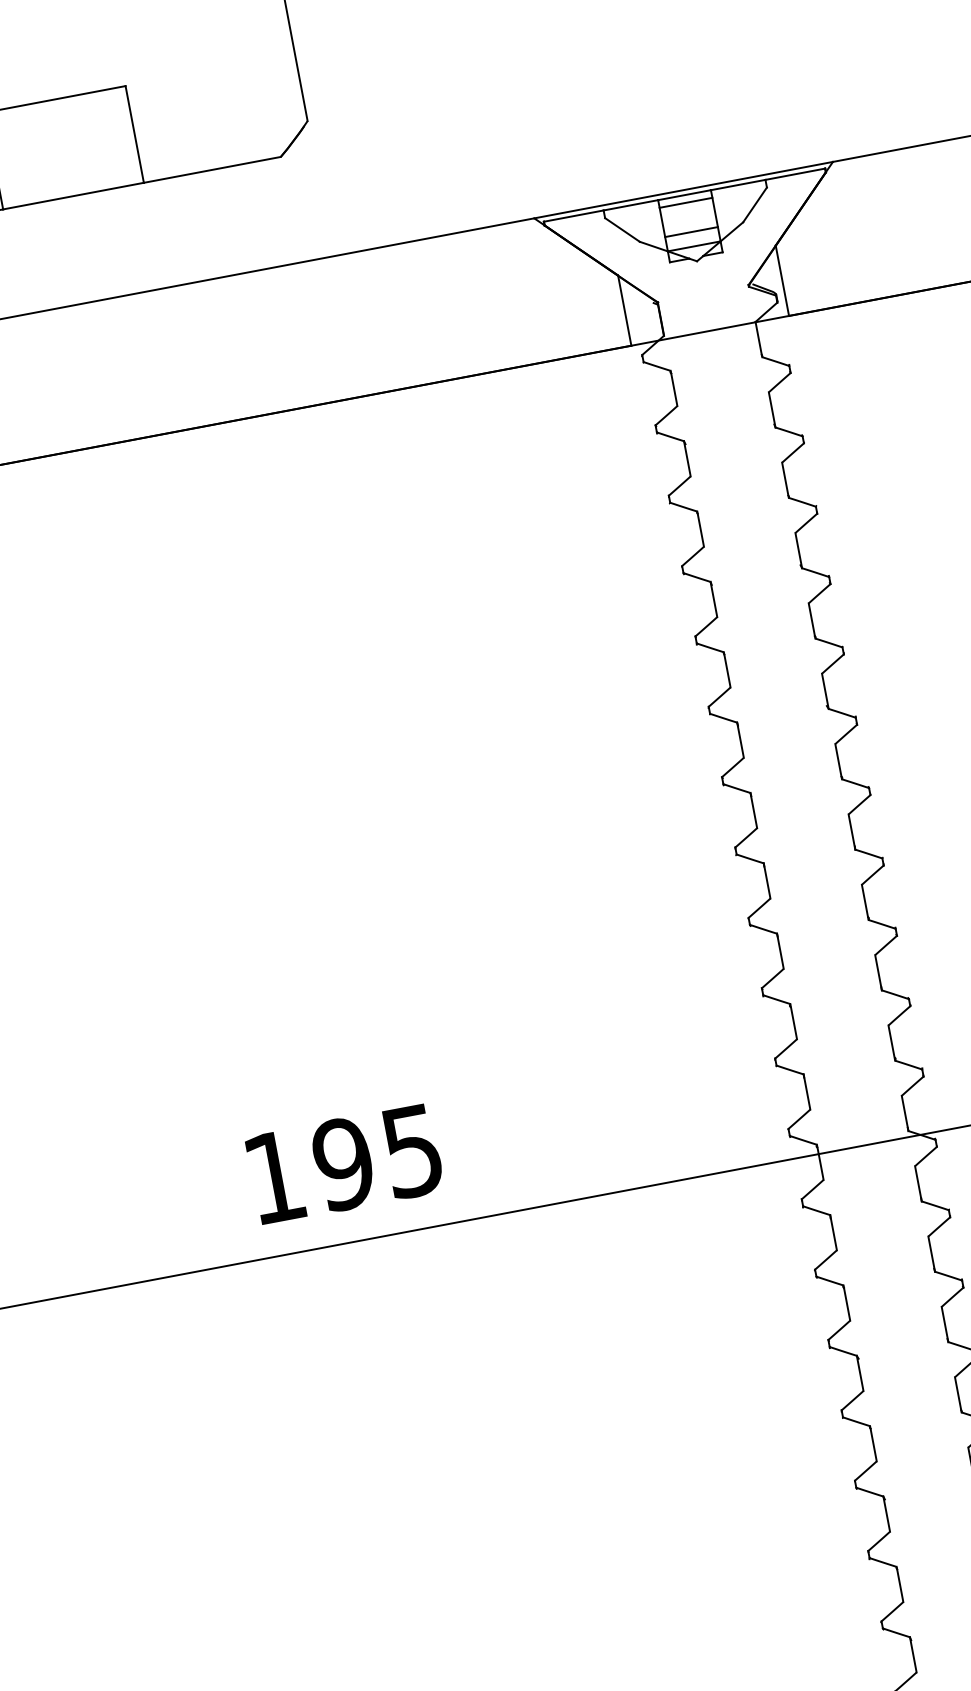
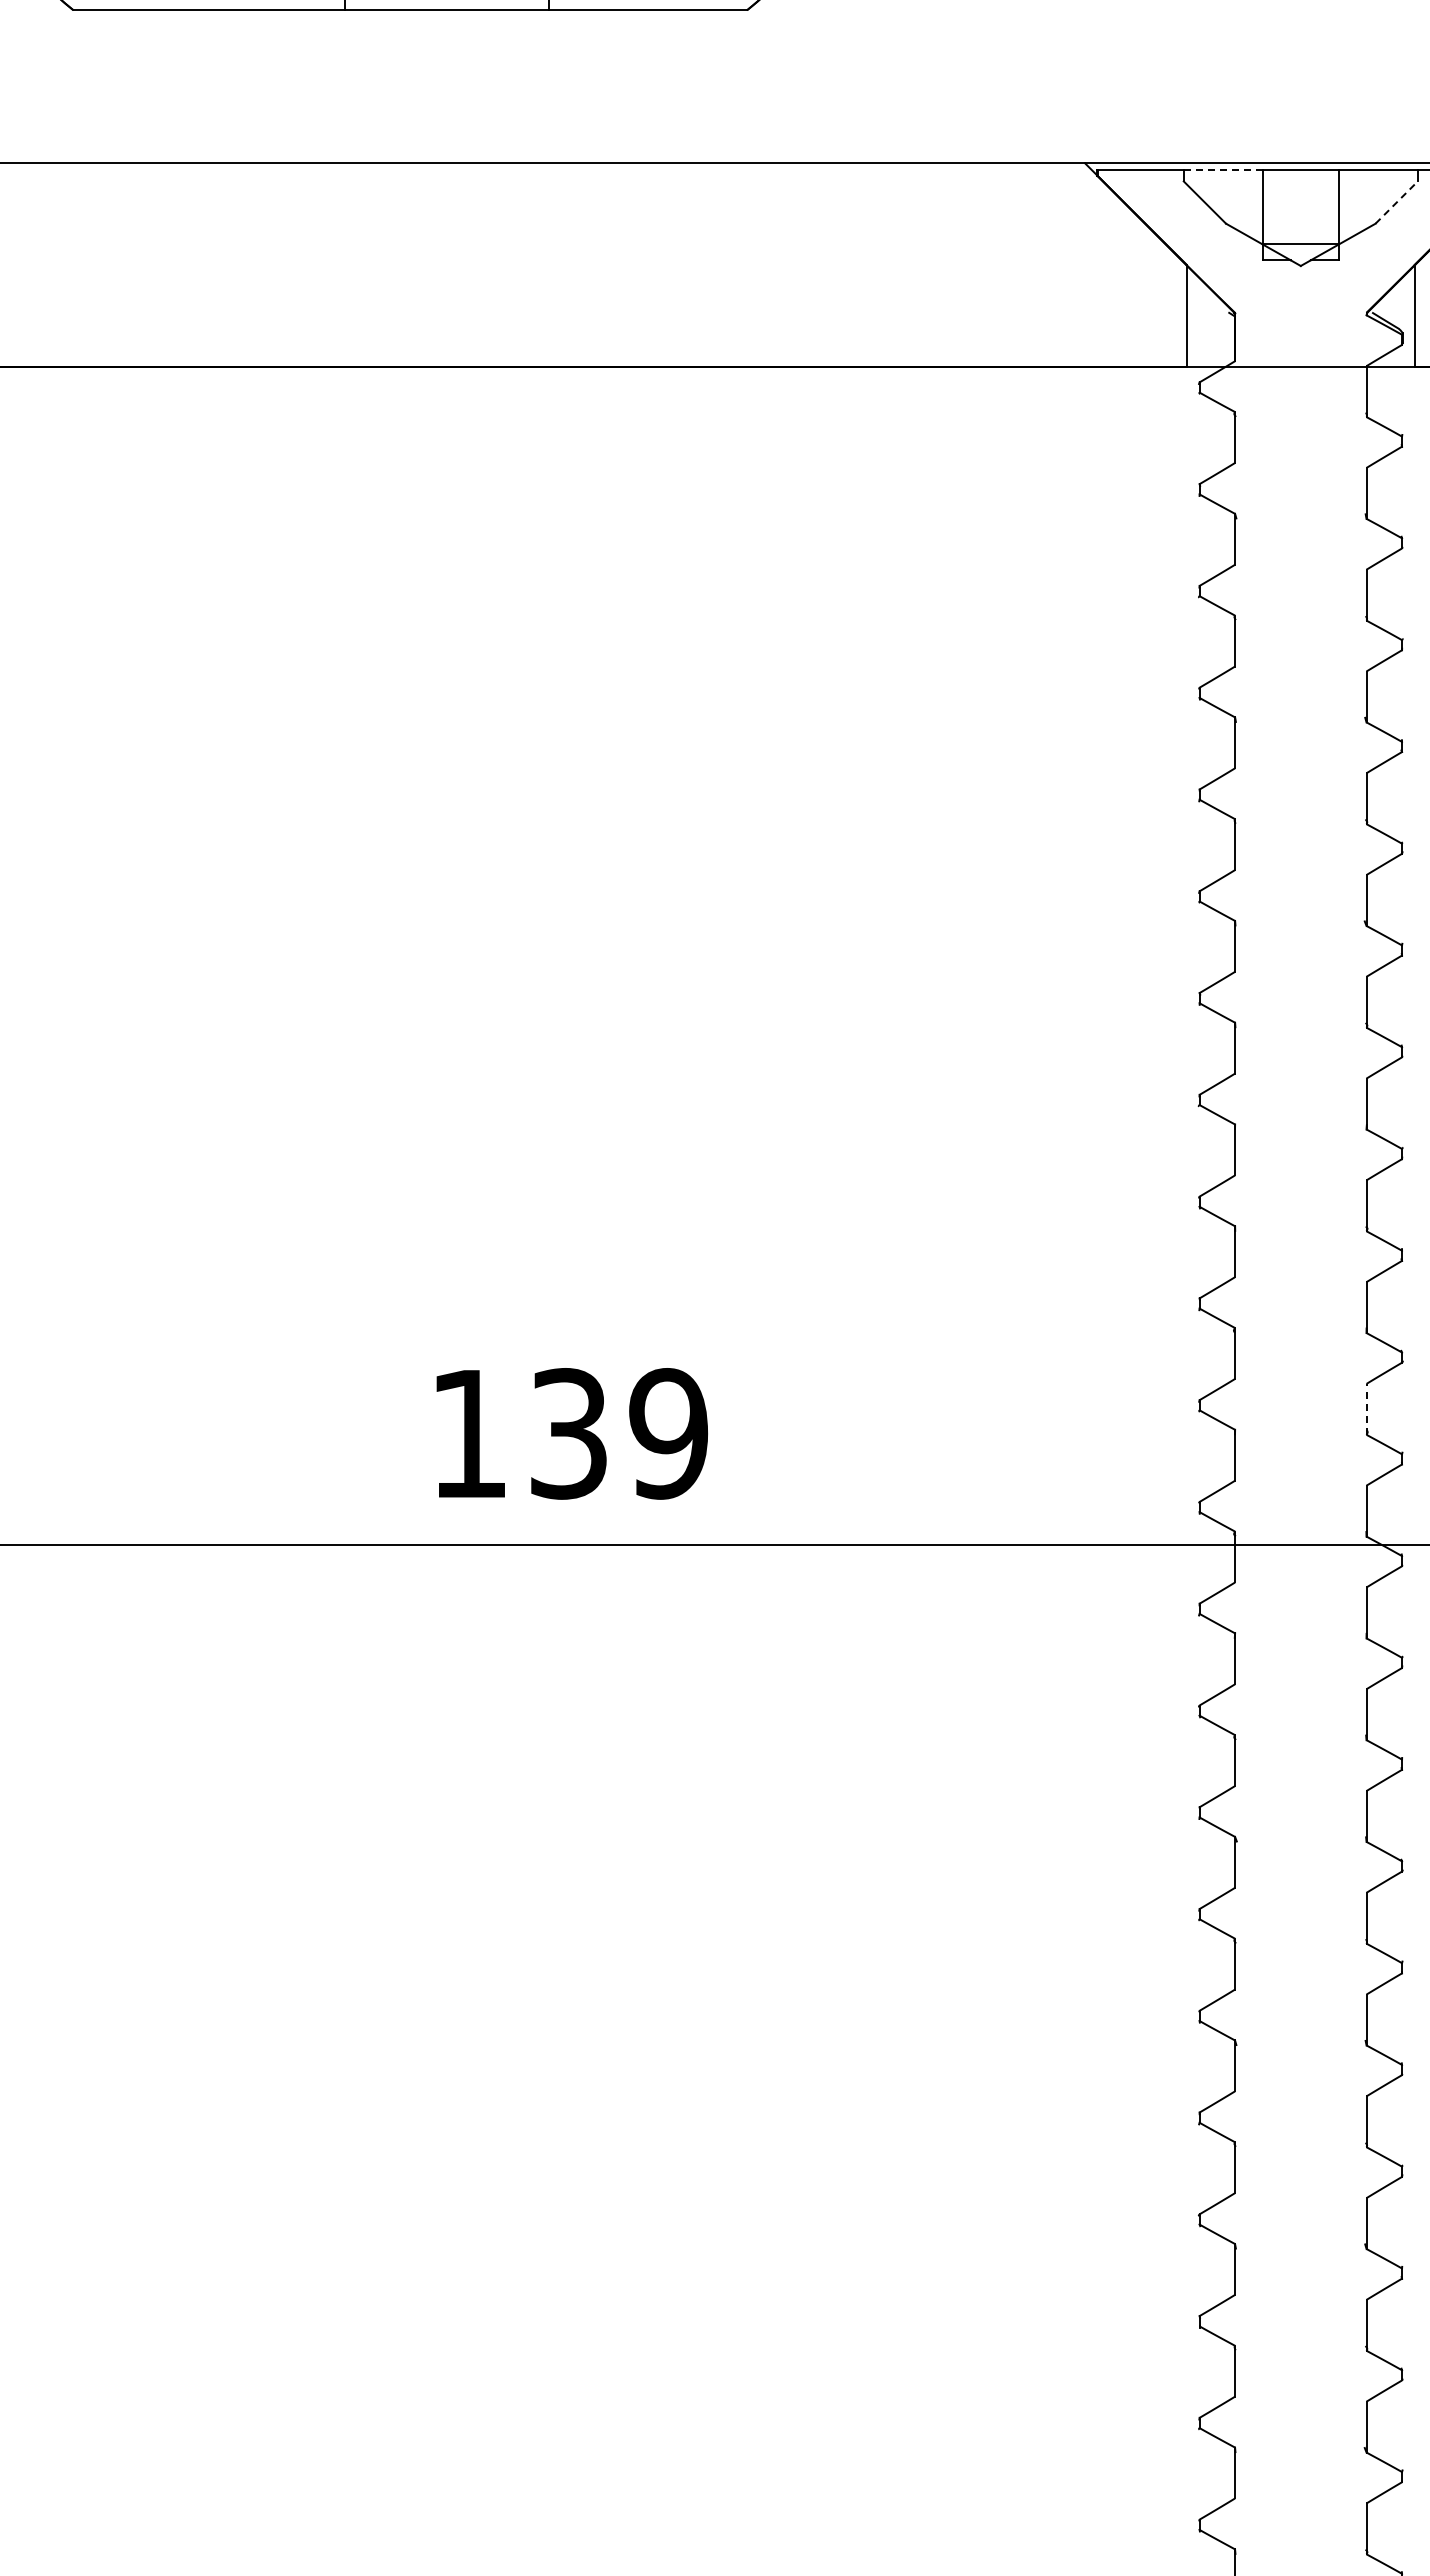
line: (685, 202) -> (1300, 181), removed
line: (754, 204) -> (1396, 202), solid -> dashed
line: (631, 205) -> (1223, 170), solid -> dashed
line: (691, 231) -> (1300, 223), removed
line: (891, 1042) -> (1366, 1408), solid -> dashed
text: (377, 1157) -> (618, 1433), 195 -> 139

